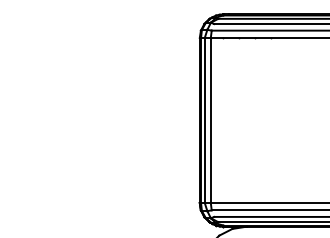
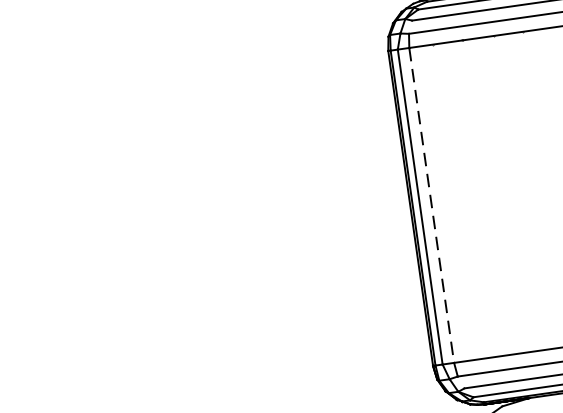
line: (210, 120) -> (431, 205), solid -> dashed

